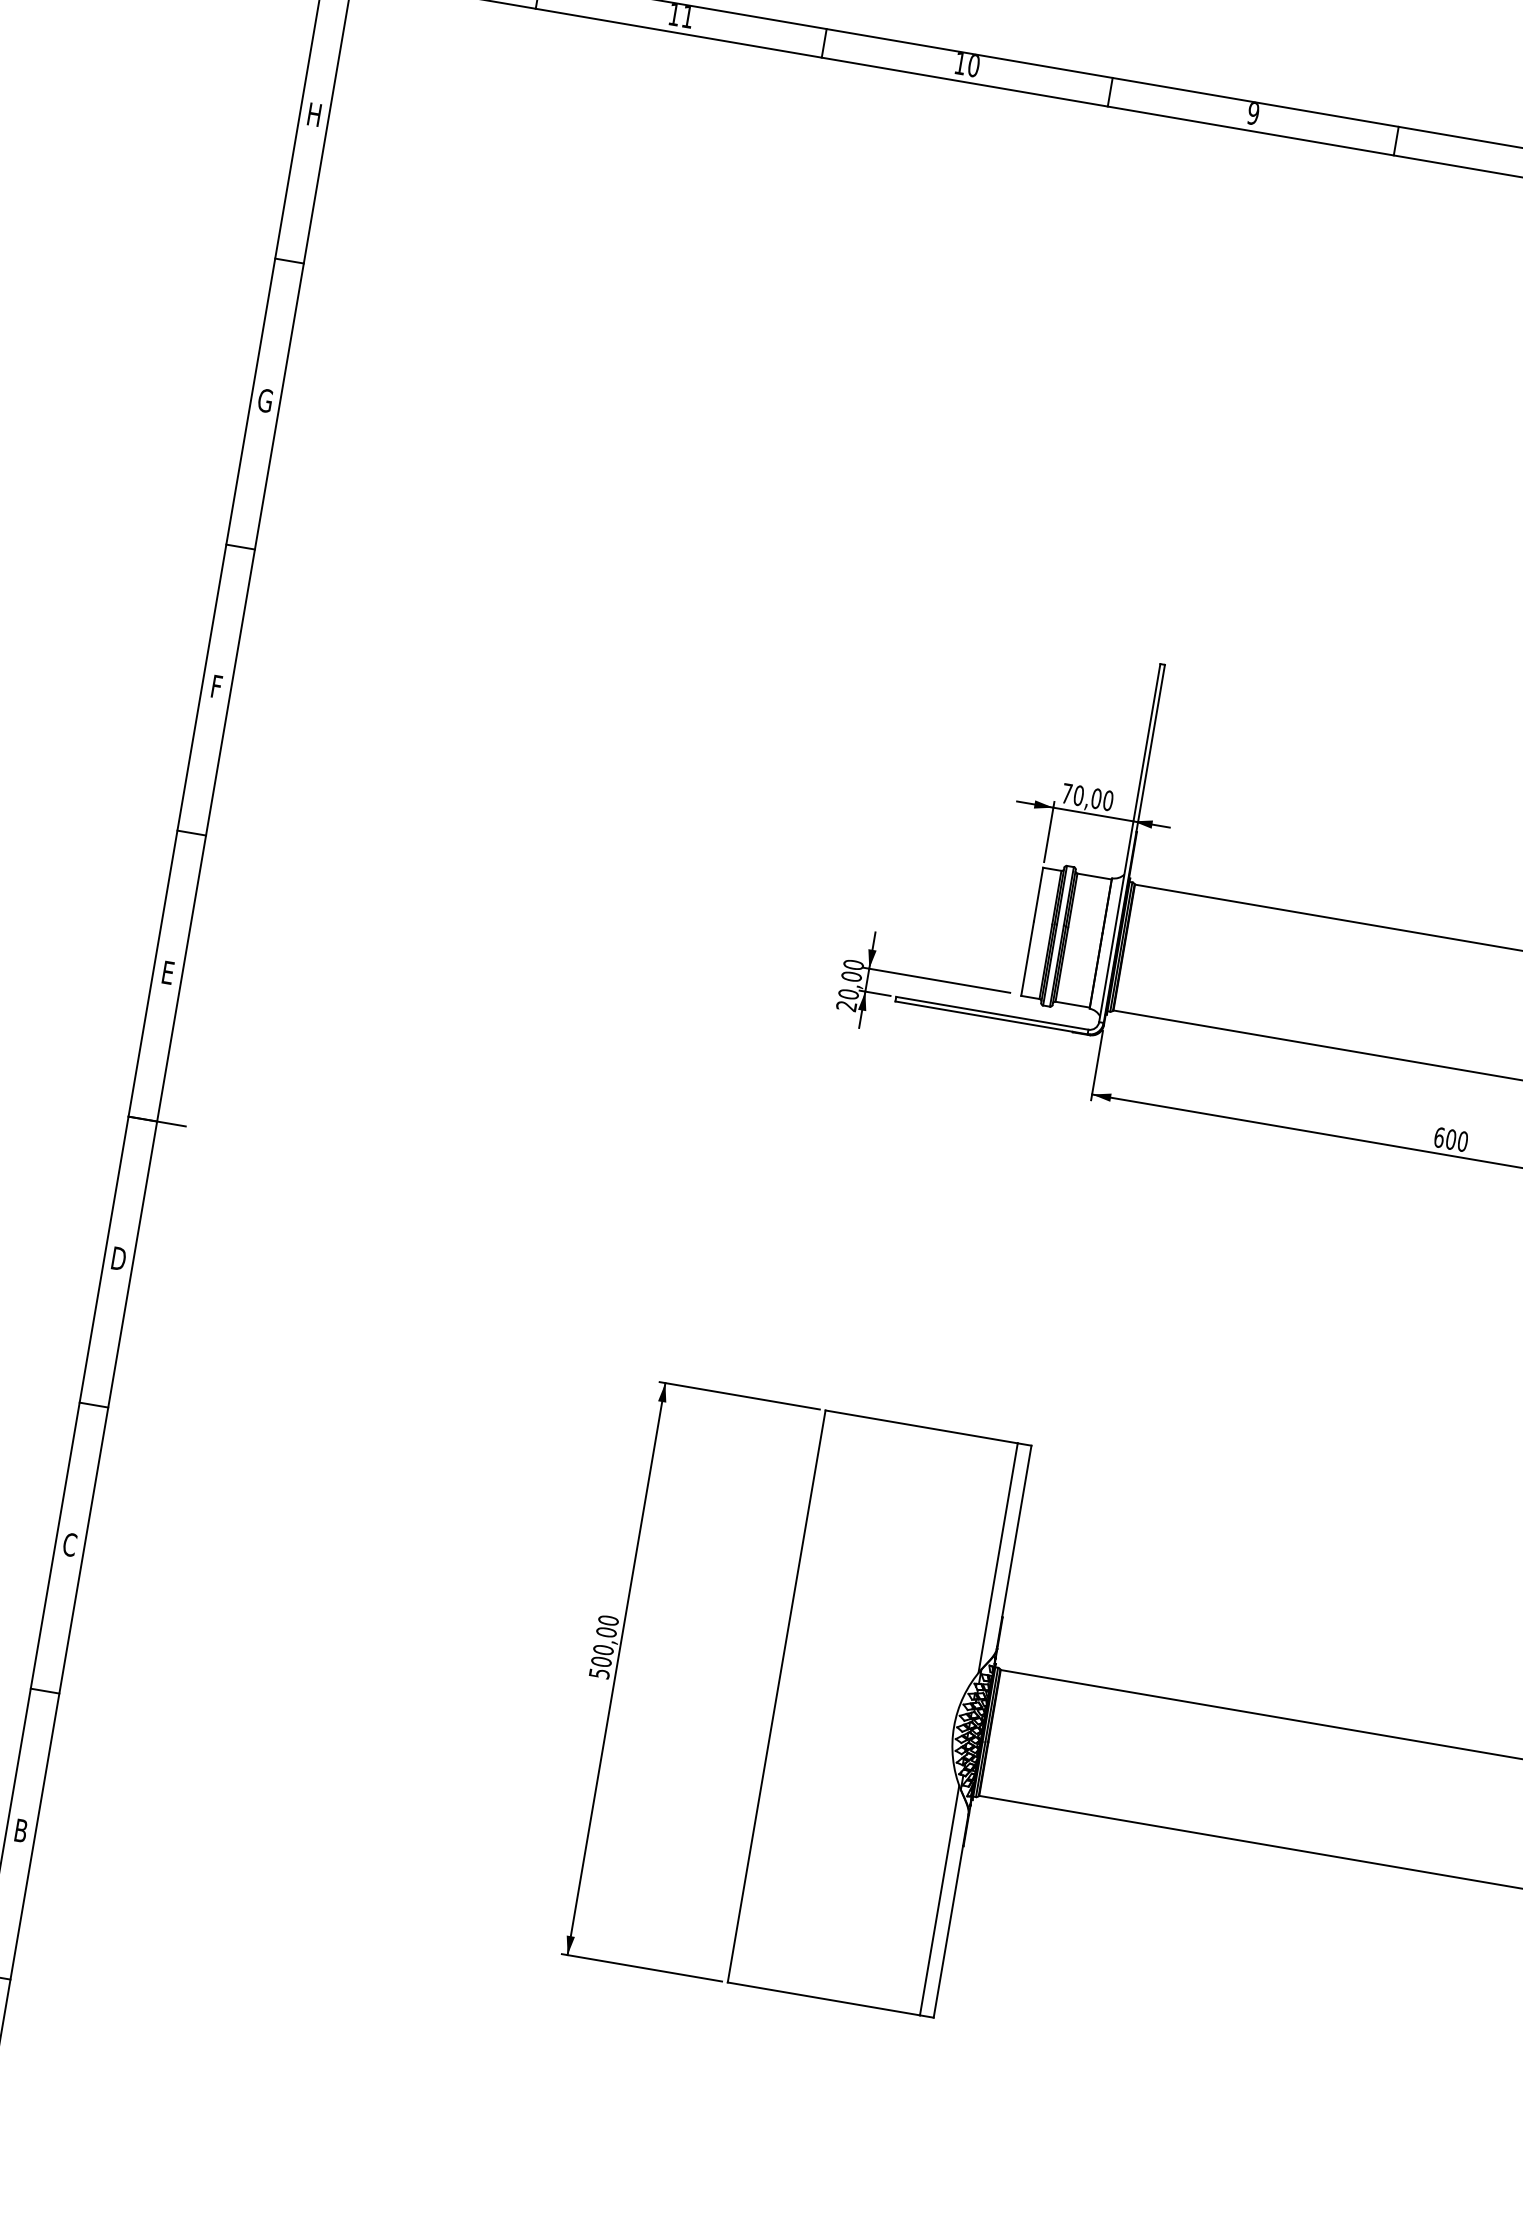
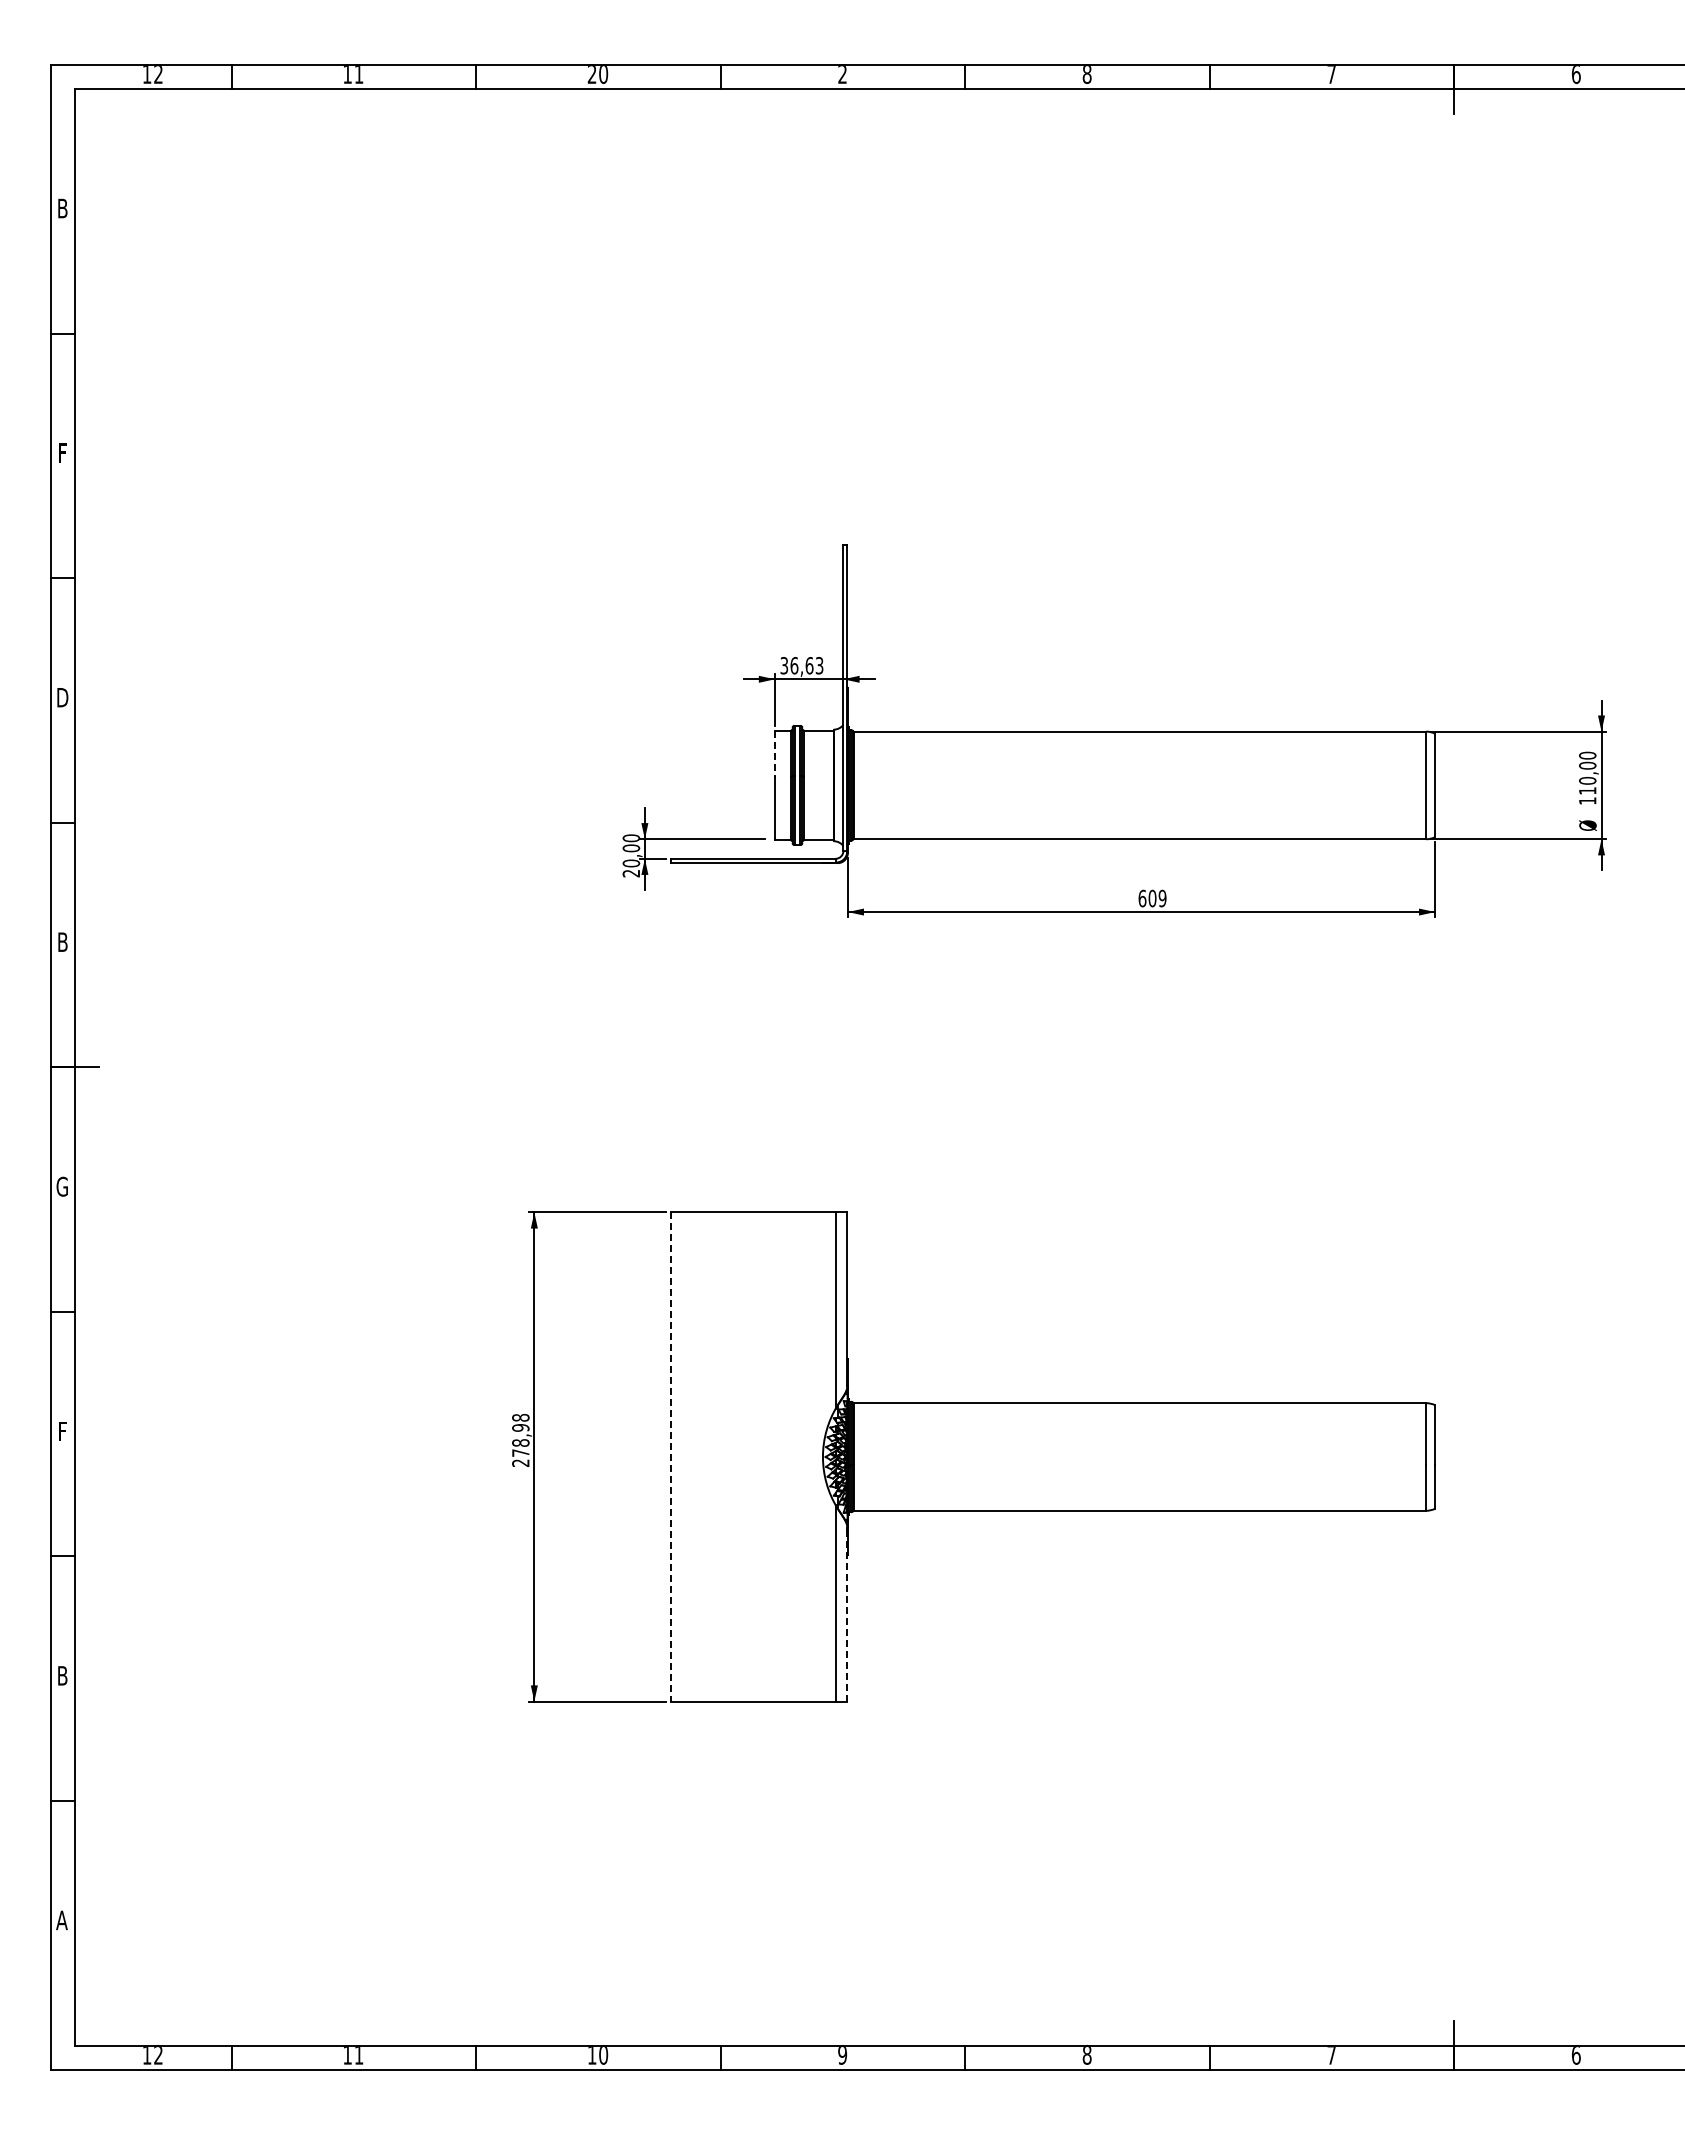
text: (959, 63) -> (591, 74), 10 -> 20
text: (314, 114) -> (62, 208), H -> B
text: (1253, 115) -> (842, 75), 9 -> 2
text: (265, 401) -> (62, 453), G -> F
text: (216, 686) -> (62, 697), F -> D
text: (1087, 796) -> (801, 665), 70,00 -> 36,63
line: (1038, 894) -> (774, 753), solid -> dashed
text: (167, 971) -> (62, 941), E -> B
text: (1462, 1141) -> (1162, 898), 600 -> 609
text: (118, 1258) -> (62, 1186), D -> G
text: (69, 1544) -> (62, 1431), C -> F
text: (603, 1645) -> (520, 1439), 500,00 -> 278,98
line: (777, 1695) -> (671, 1456), solid -> dashed
line: (951, 1917) -> (847, 1615), solid -> dashed

